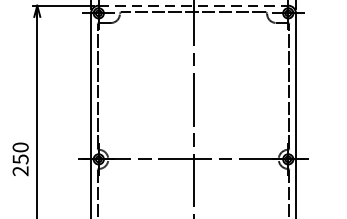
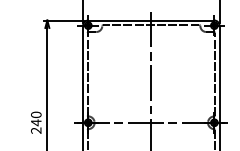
line: (193, 5) -> (151, 20), dashed -> solid
text: (20, 158) -> (36, 122), 250 -> 240

